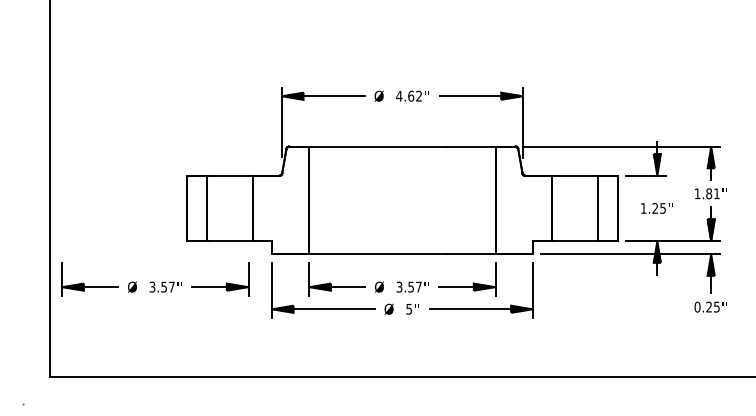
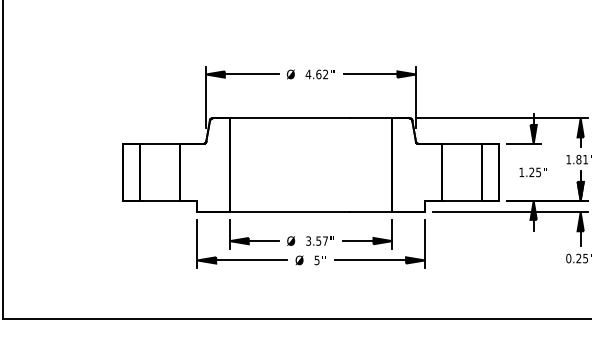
part: (155, 279) -> (95, 234), removed

